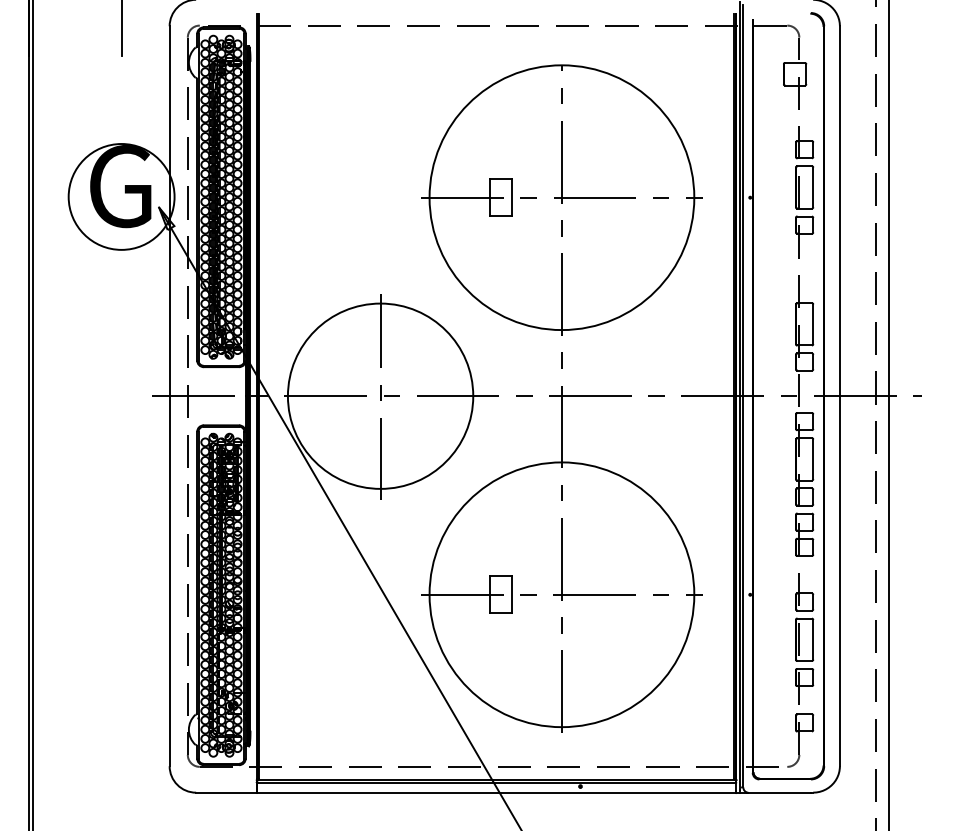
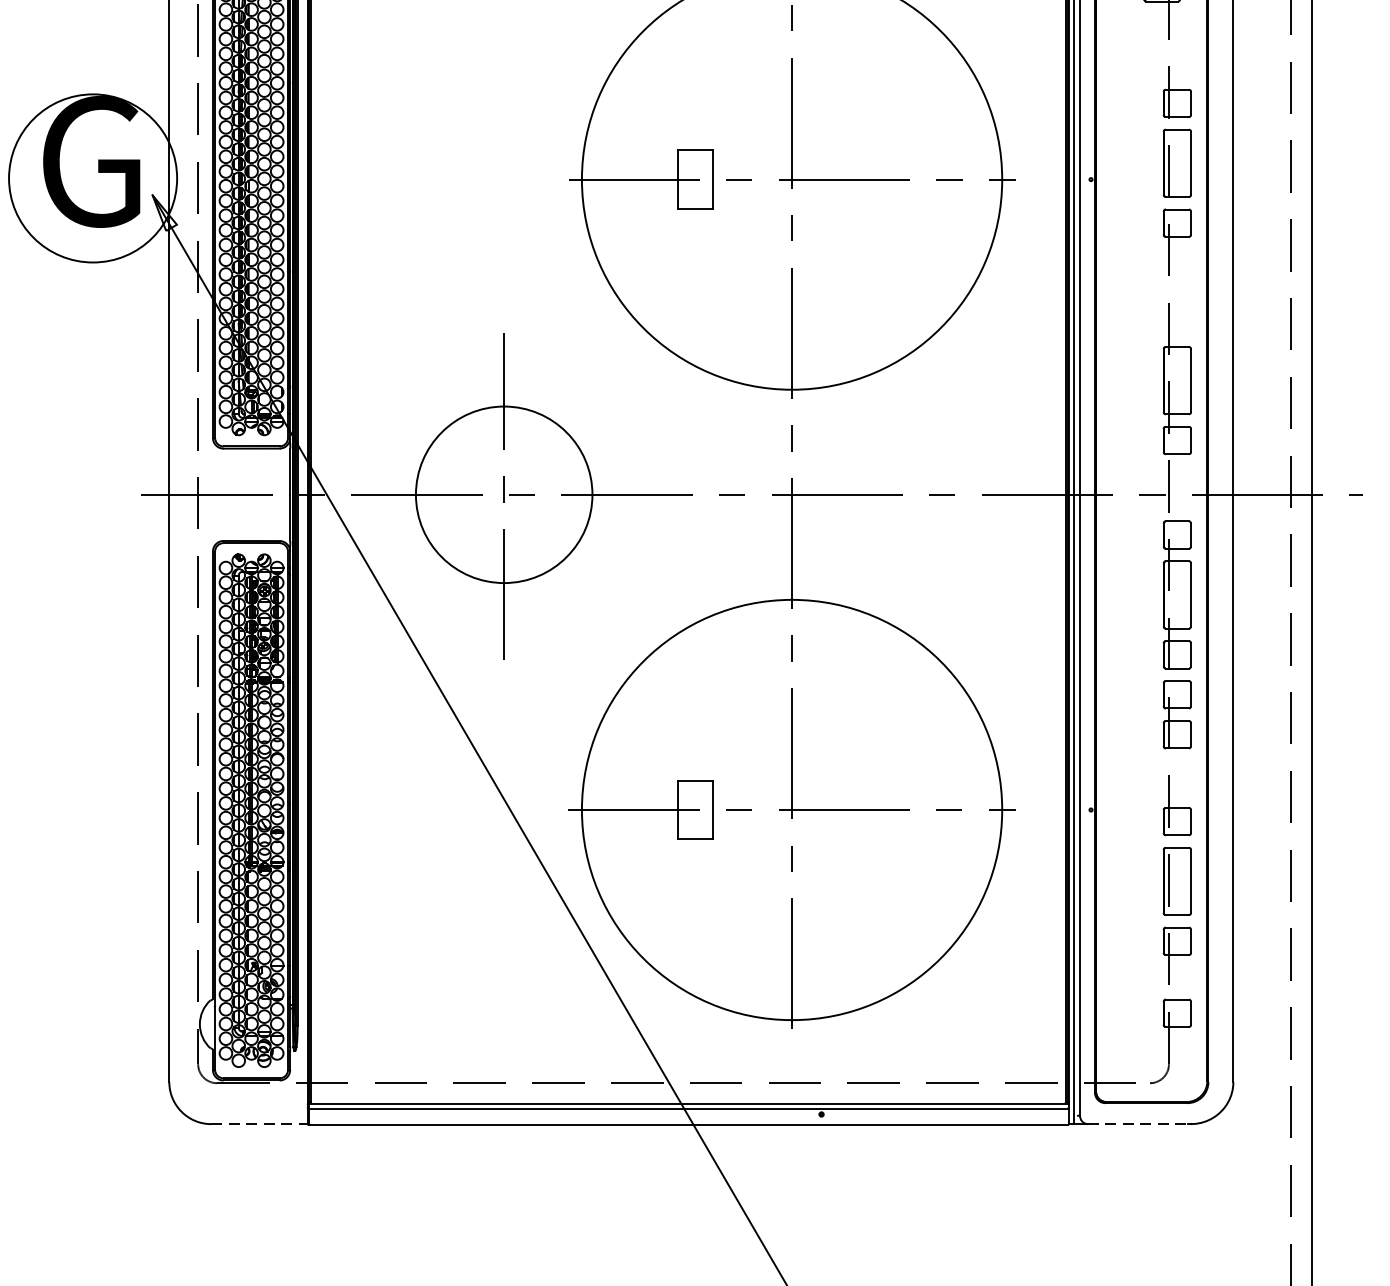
circle: (380, 395) -> (504, 493), size x0.6
line: (227, 792) -> (261, 1123), solid -> dashed
line: (779, 792) -> (1137, 1123), solid -> dashed

